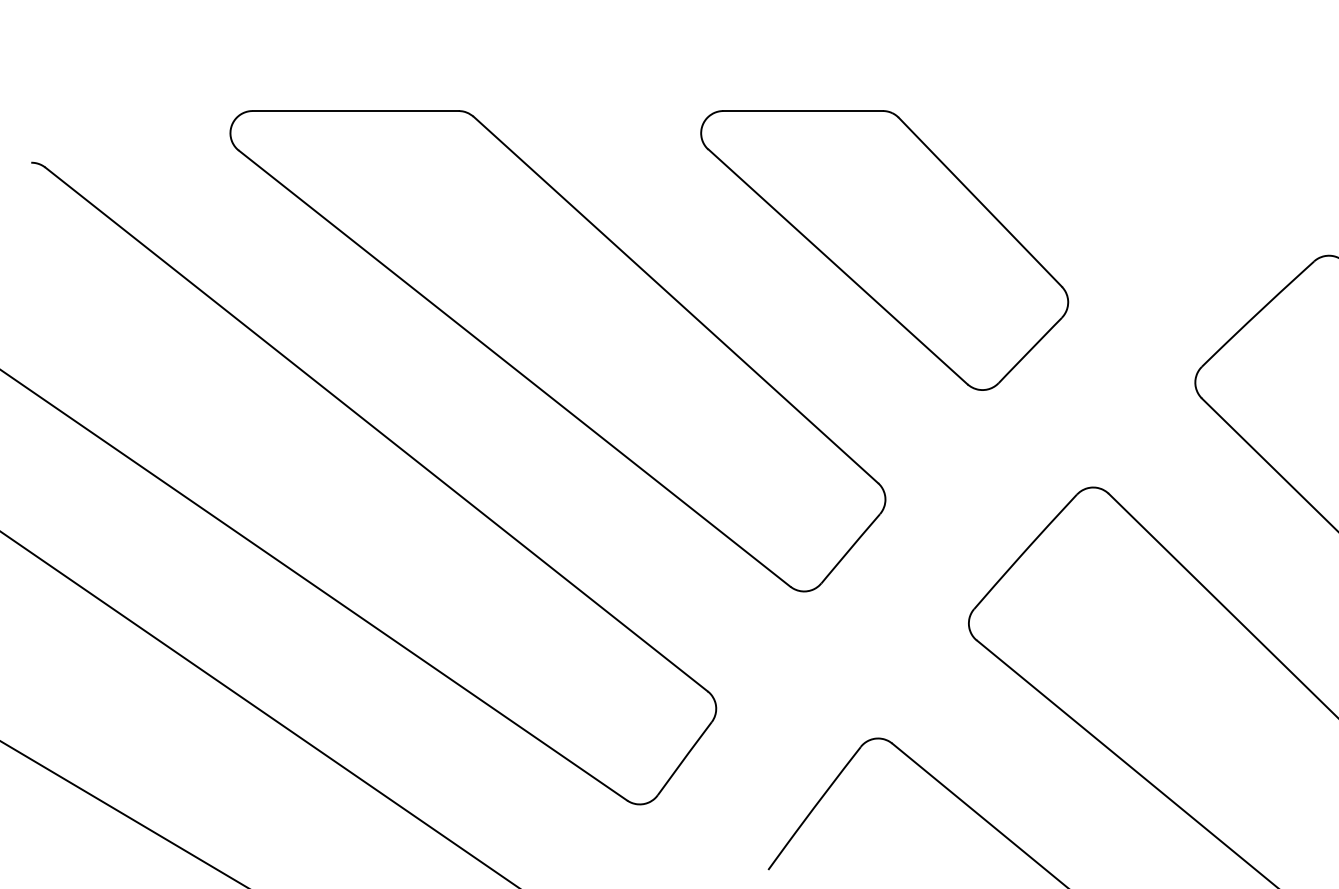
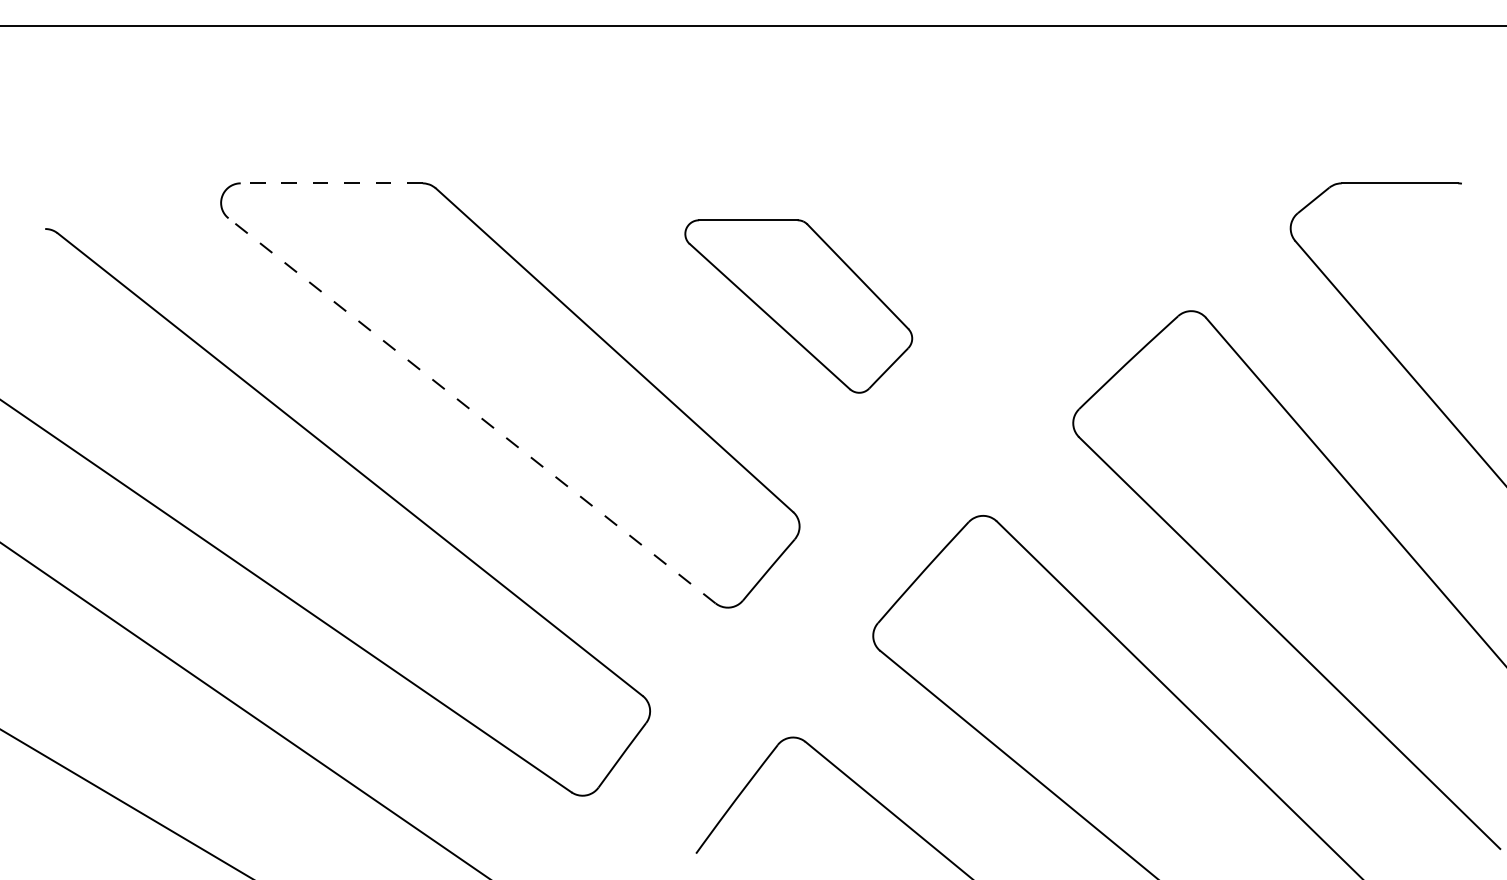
line: (355, 111) -> (331, 183), solid -> dashed
part: (884, 250) -> (798, 306), size x0.7
line: (513, 368) -> (471, 410), solid -> dashed

